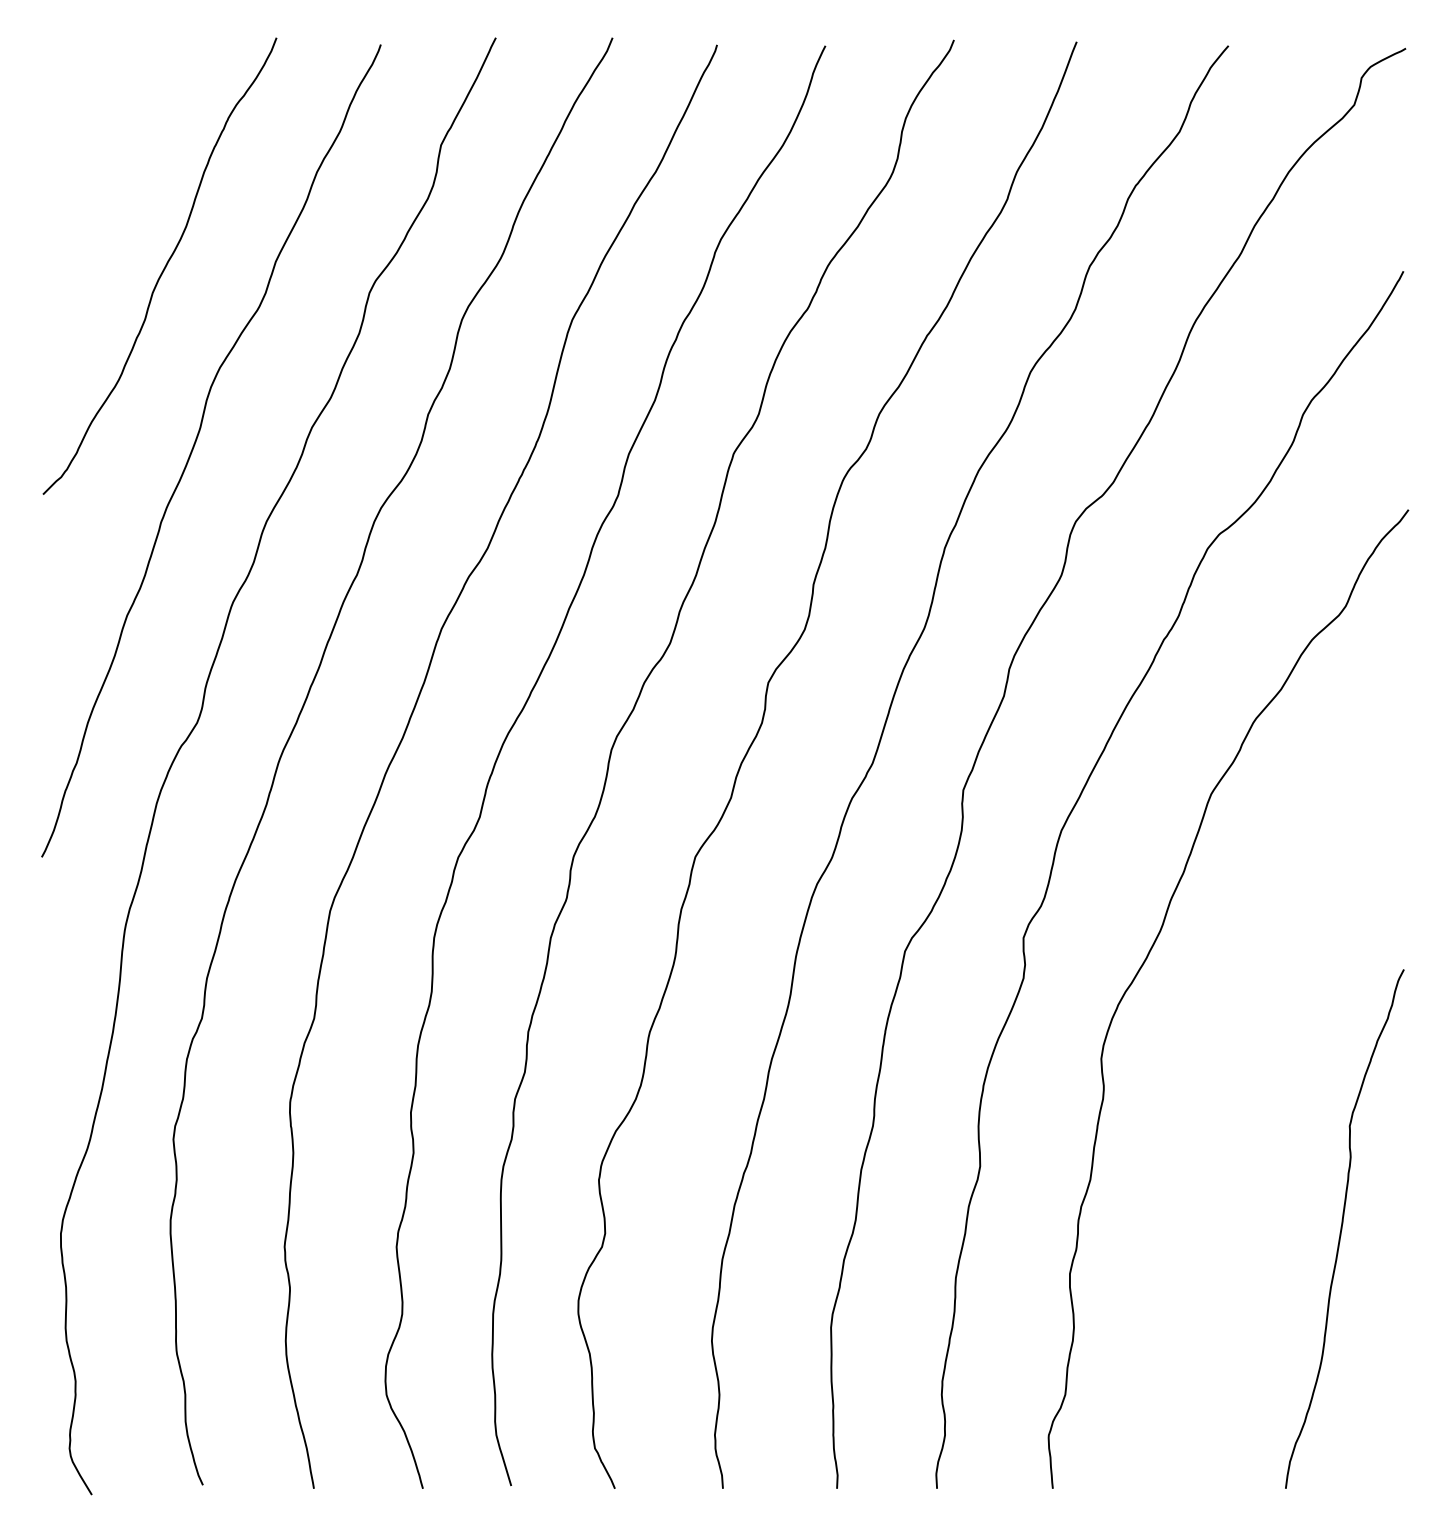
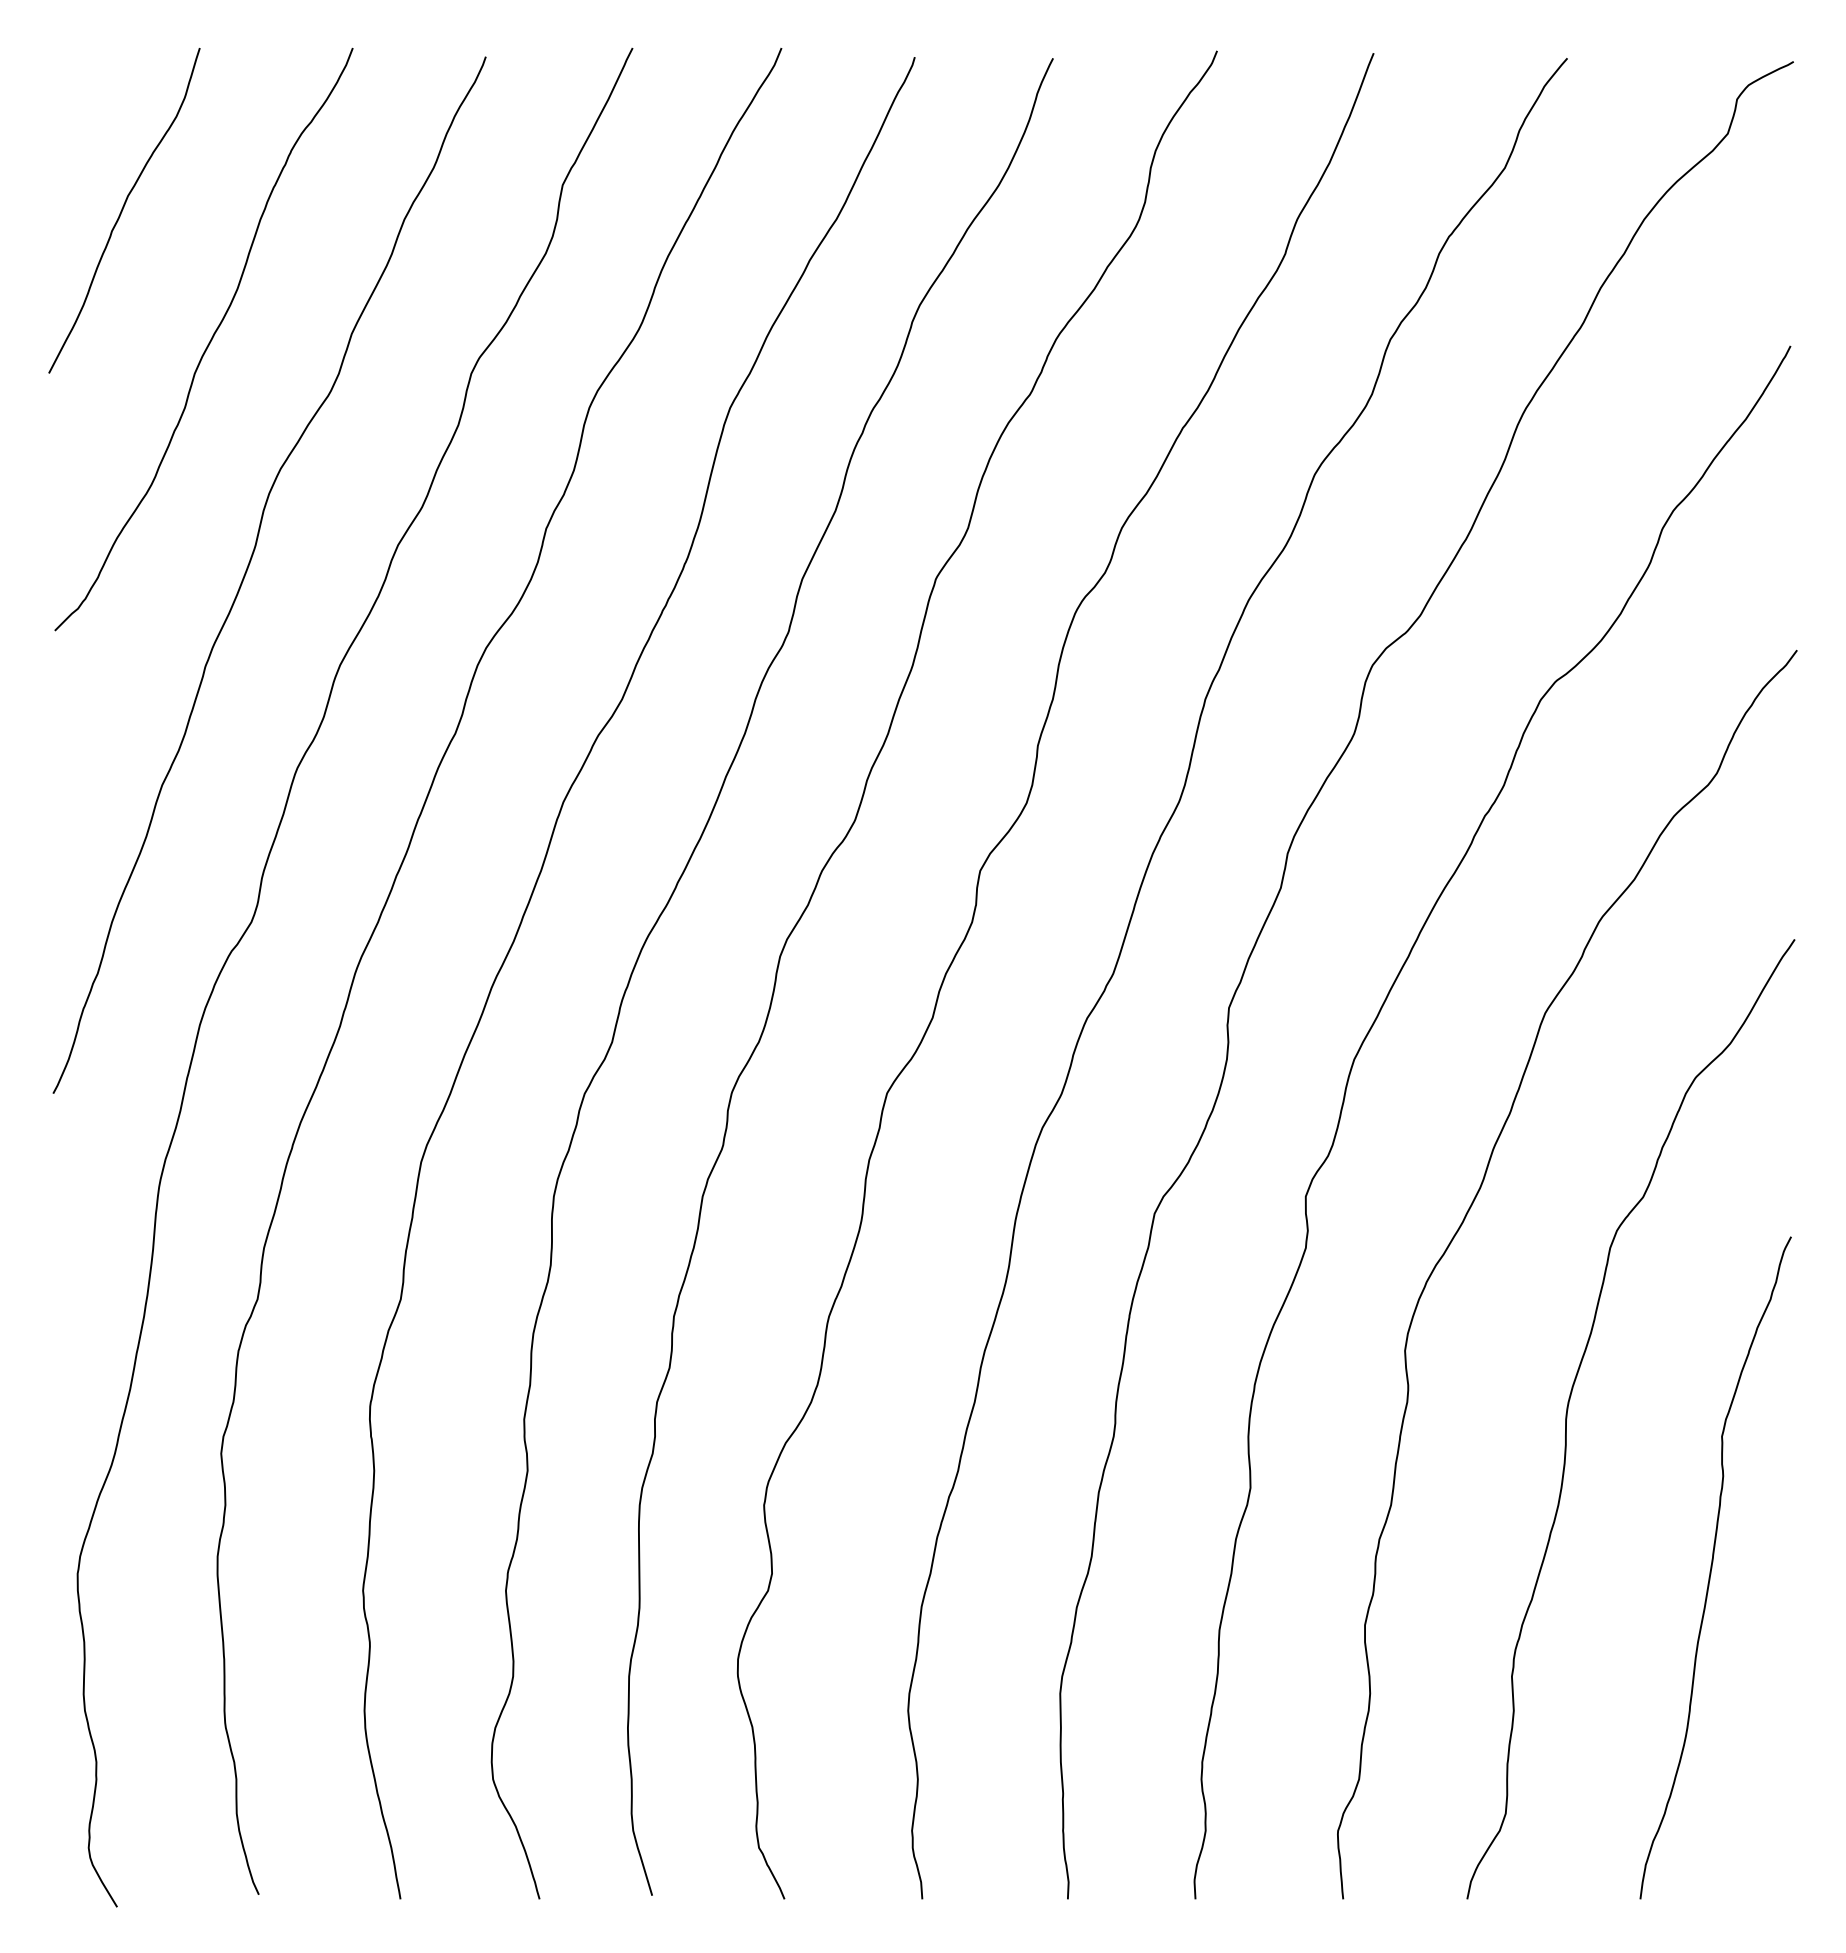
curve: (96, 164) -> (123, 209), added
curve: (1229, 1105) -> (1568, 1410), added

